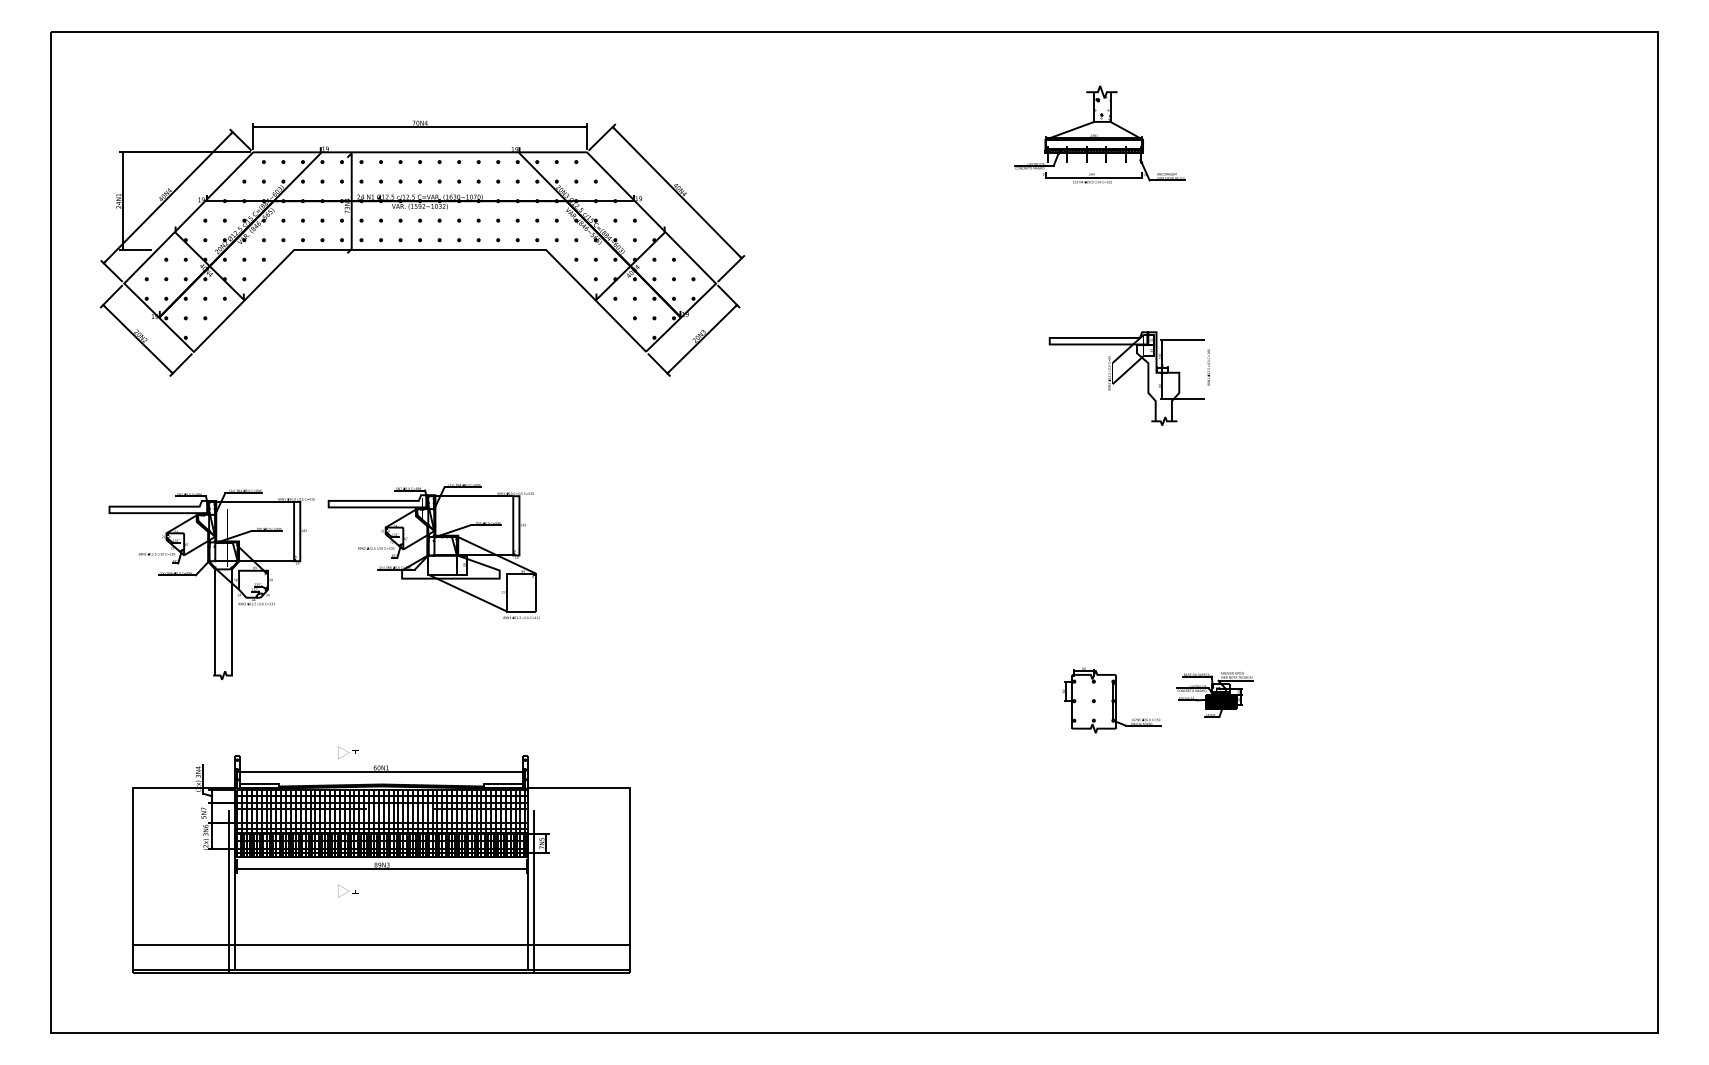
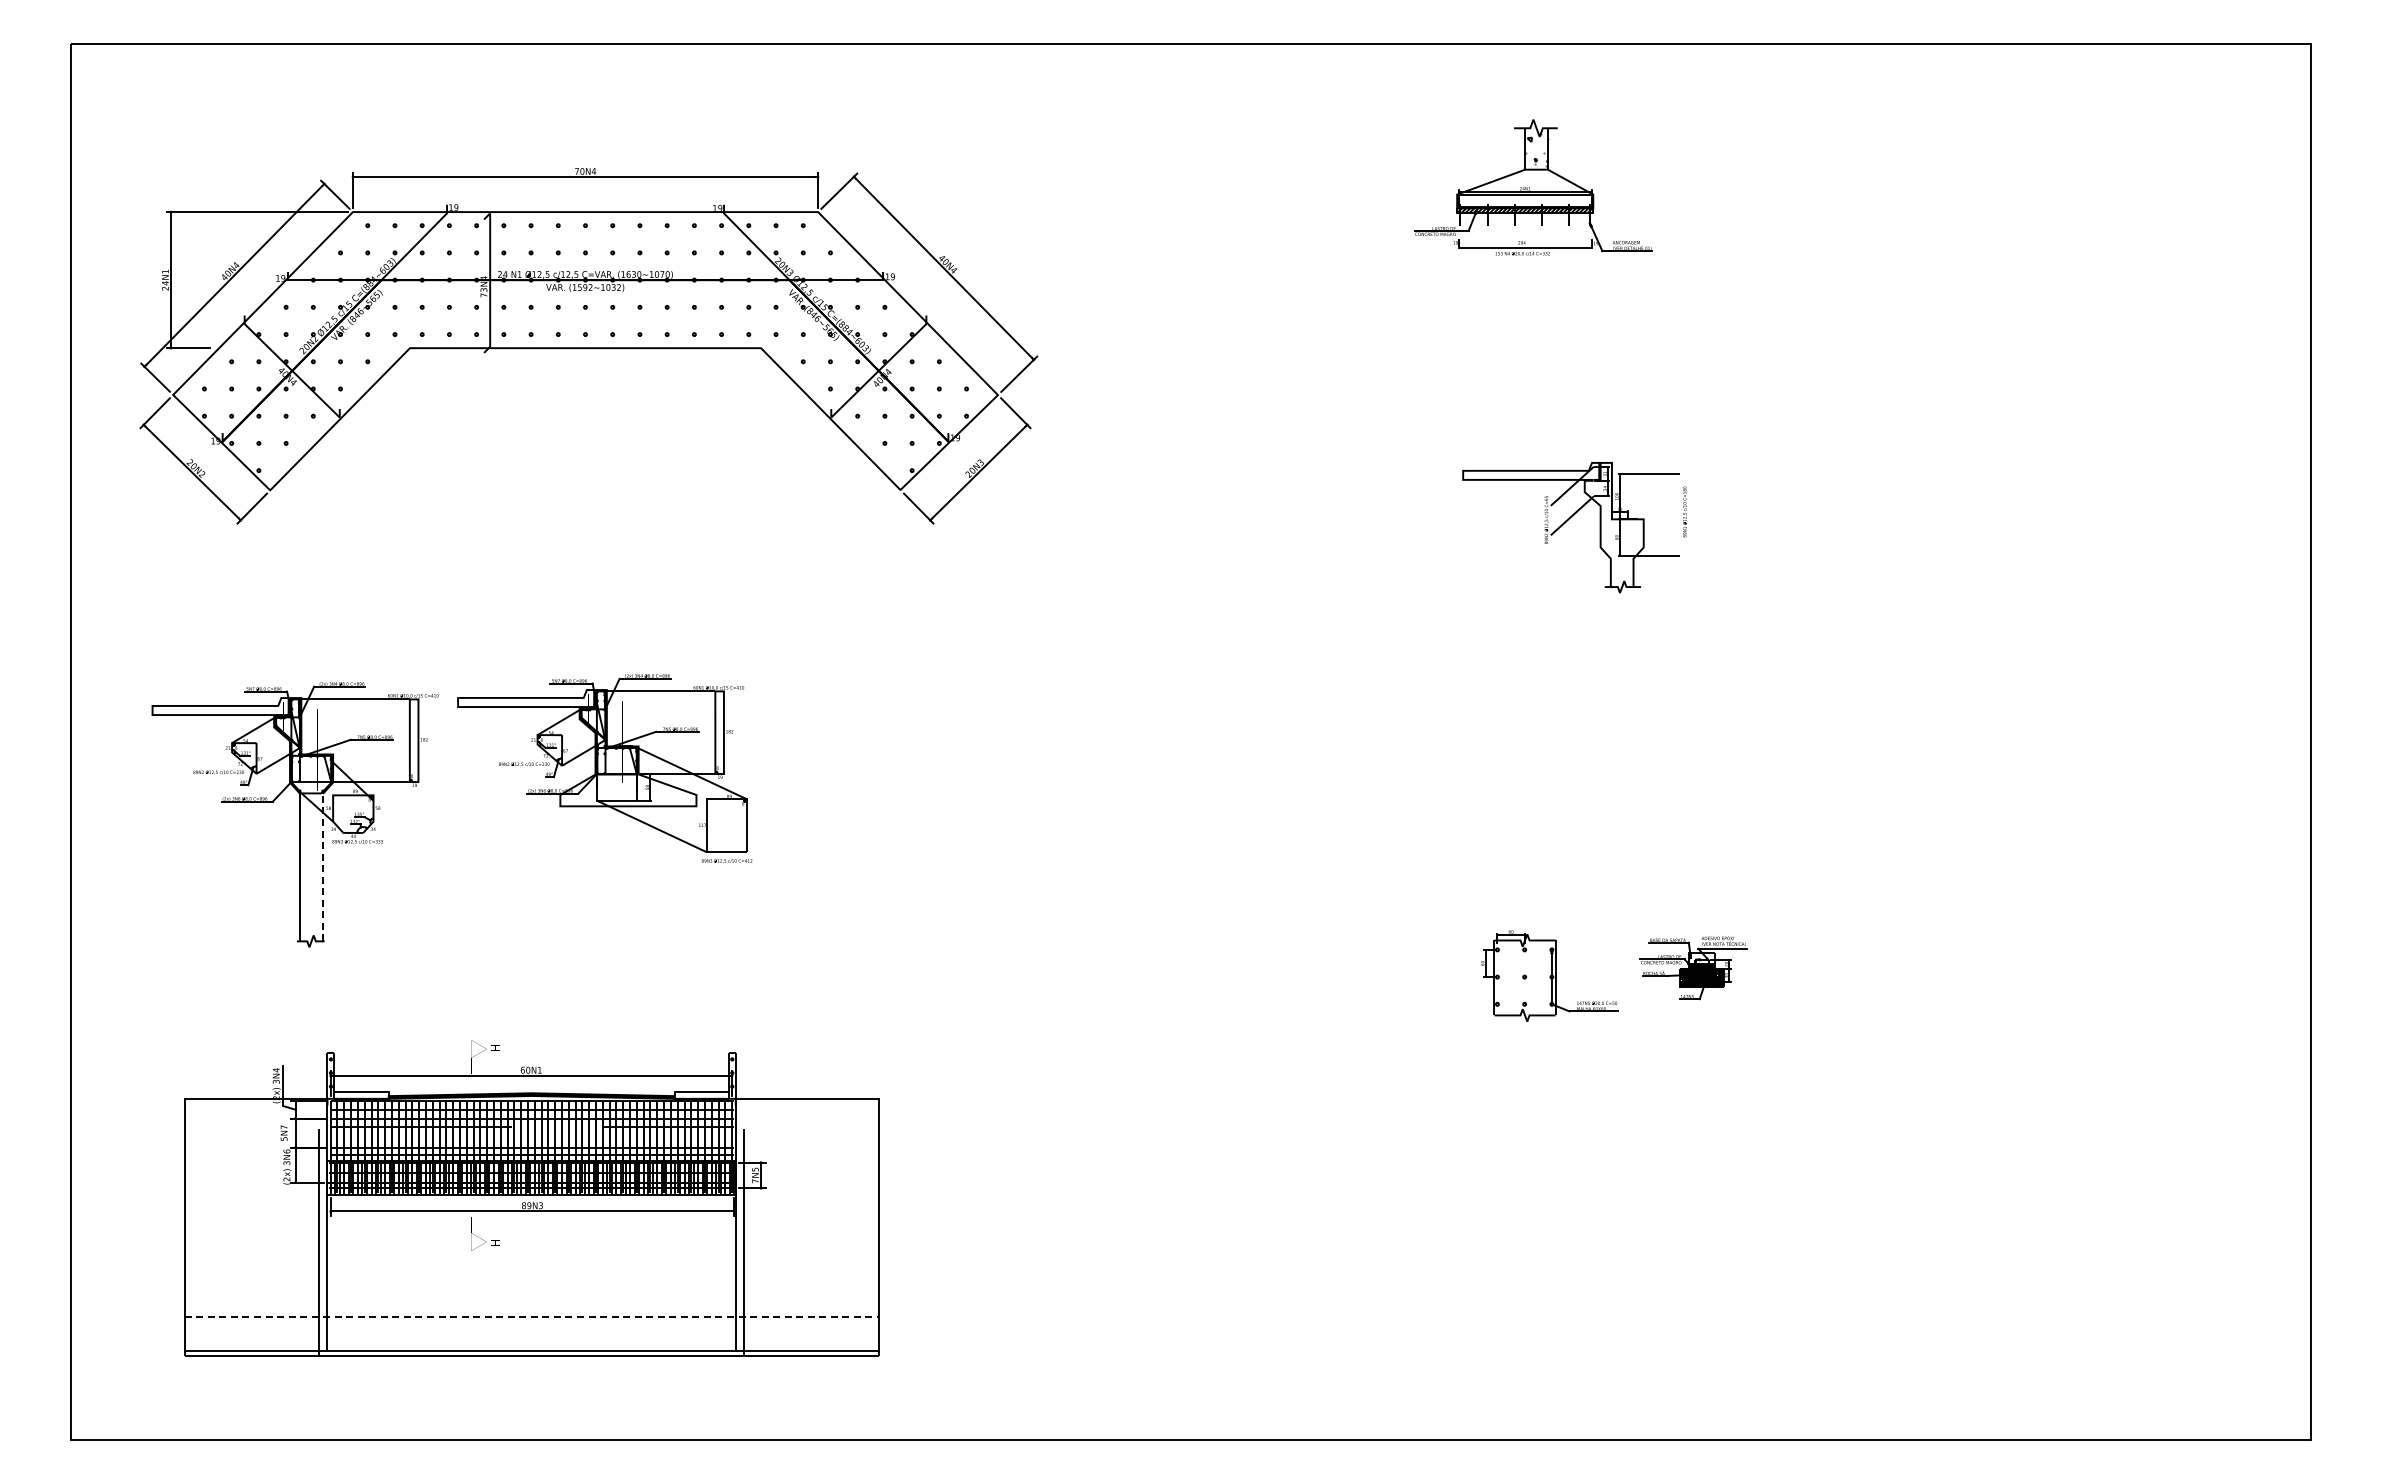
line: (231, 622) -> (322, 867), solid -> dashed
line: (381, 945) -> (531, 1317), solid -> dashed

